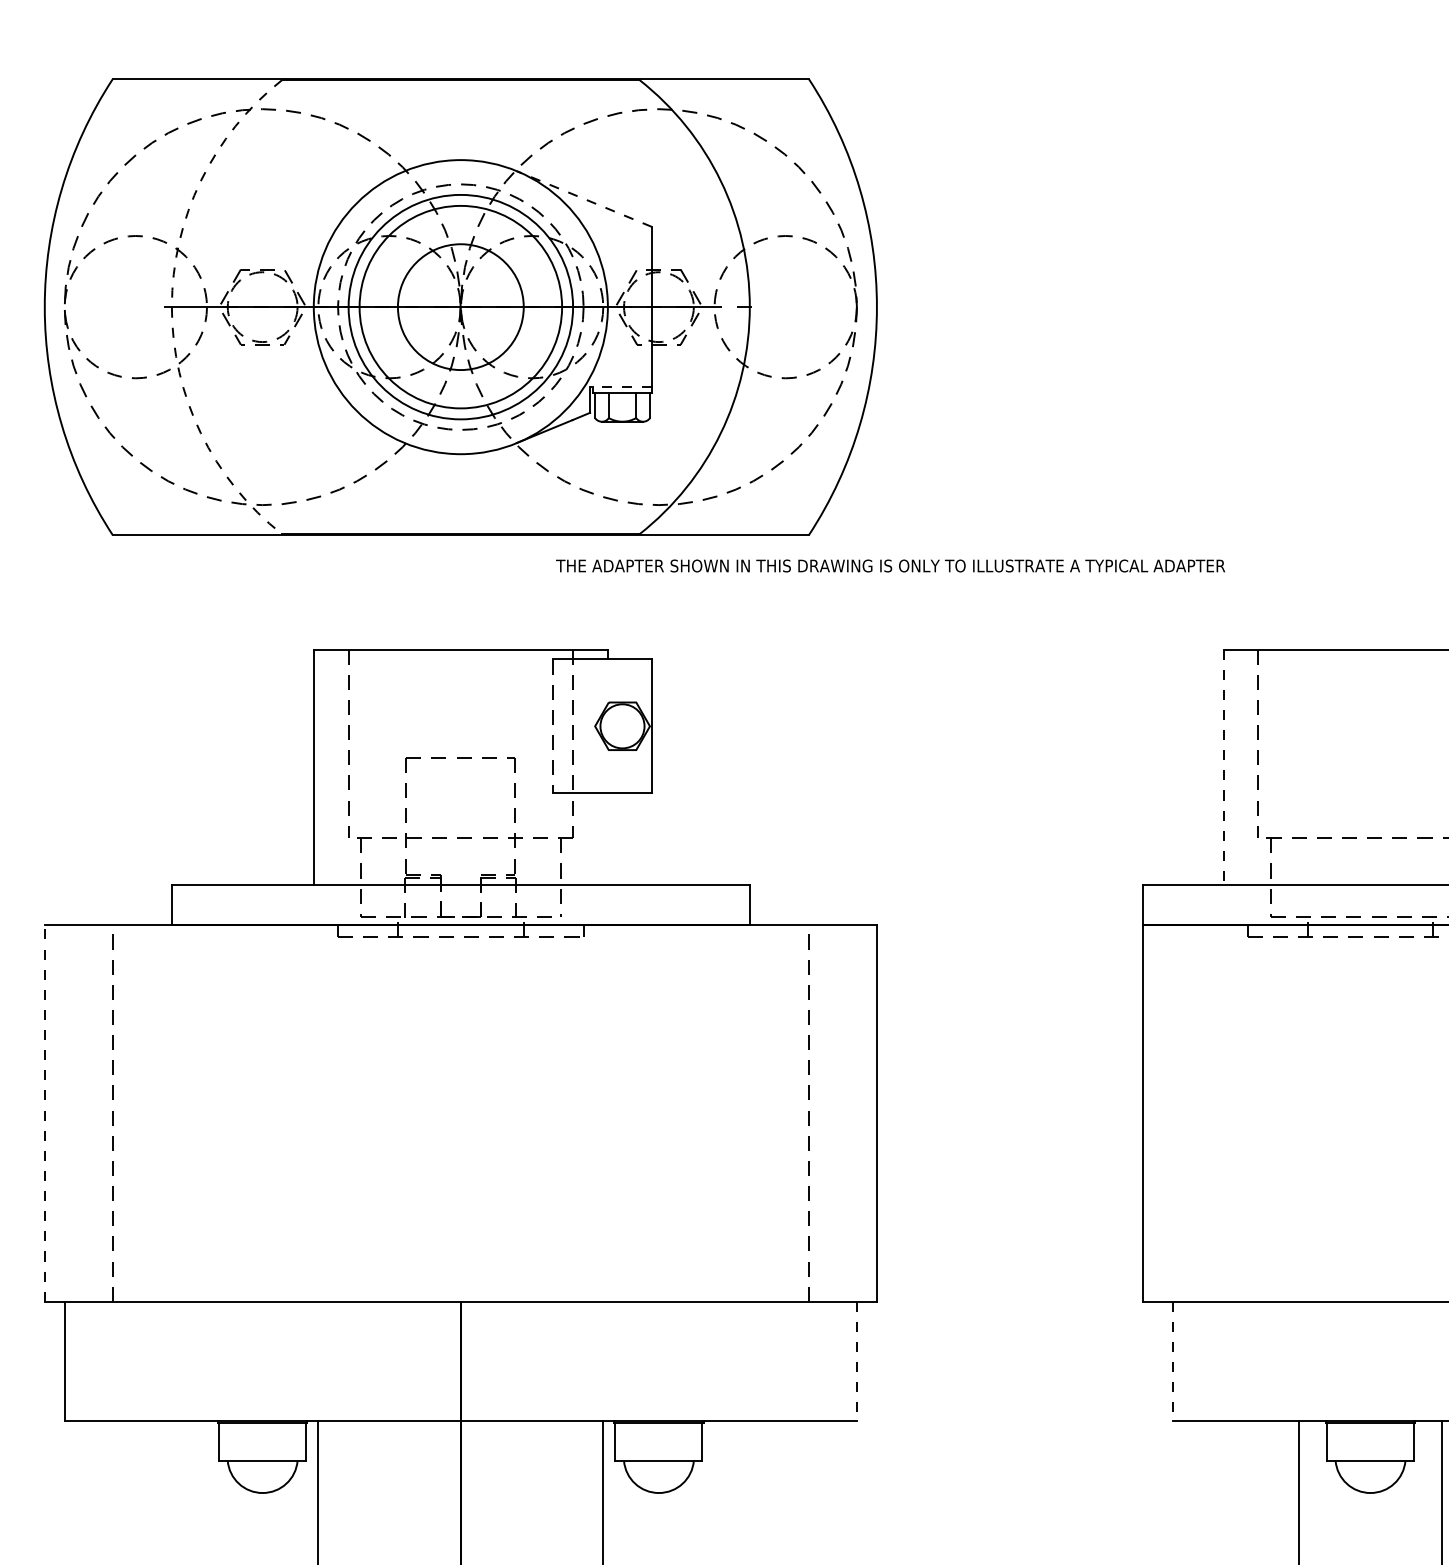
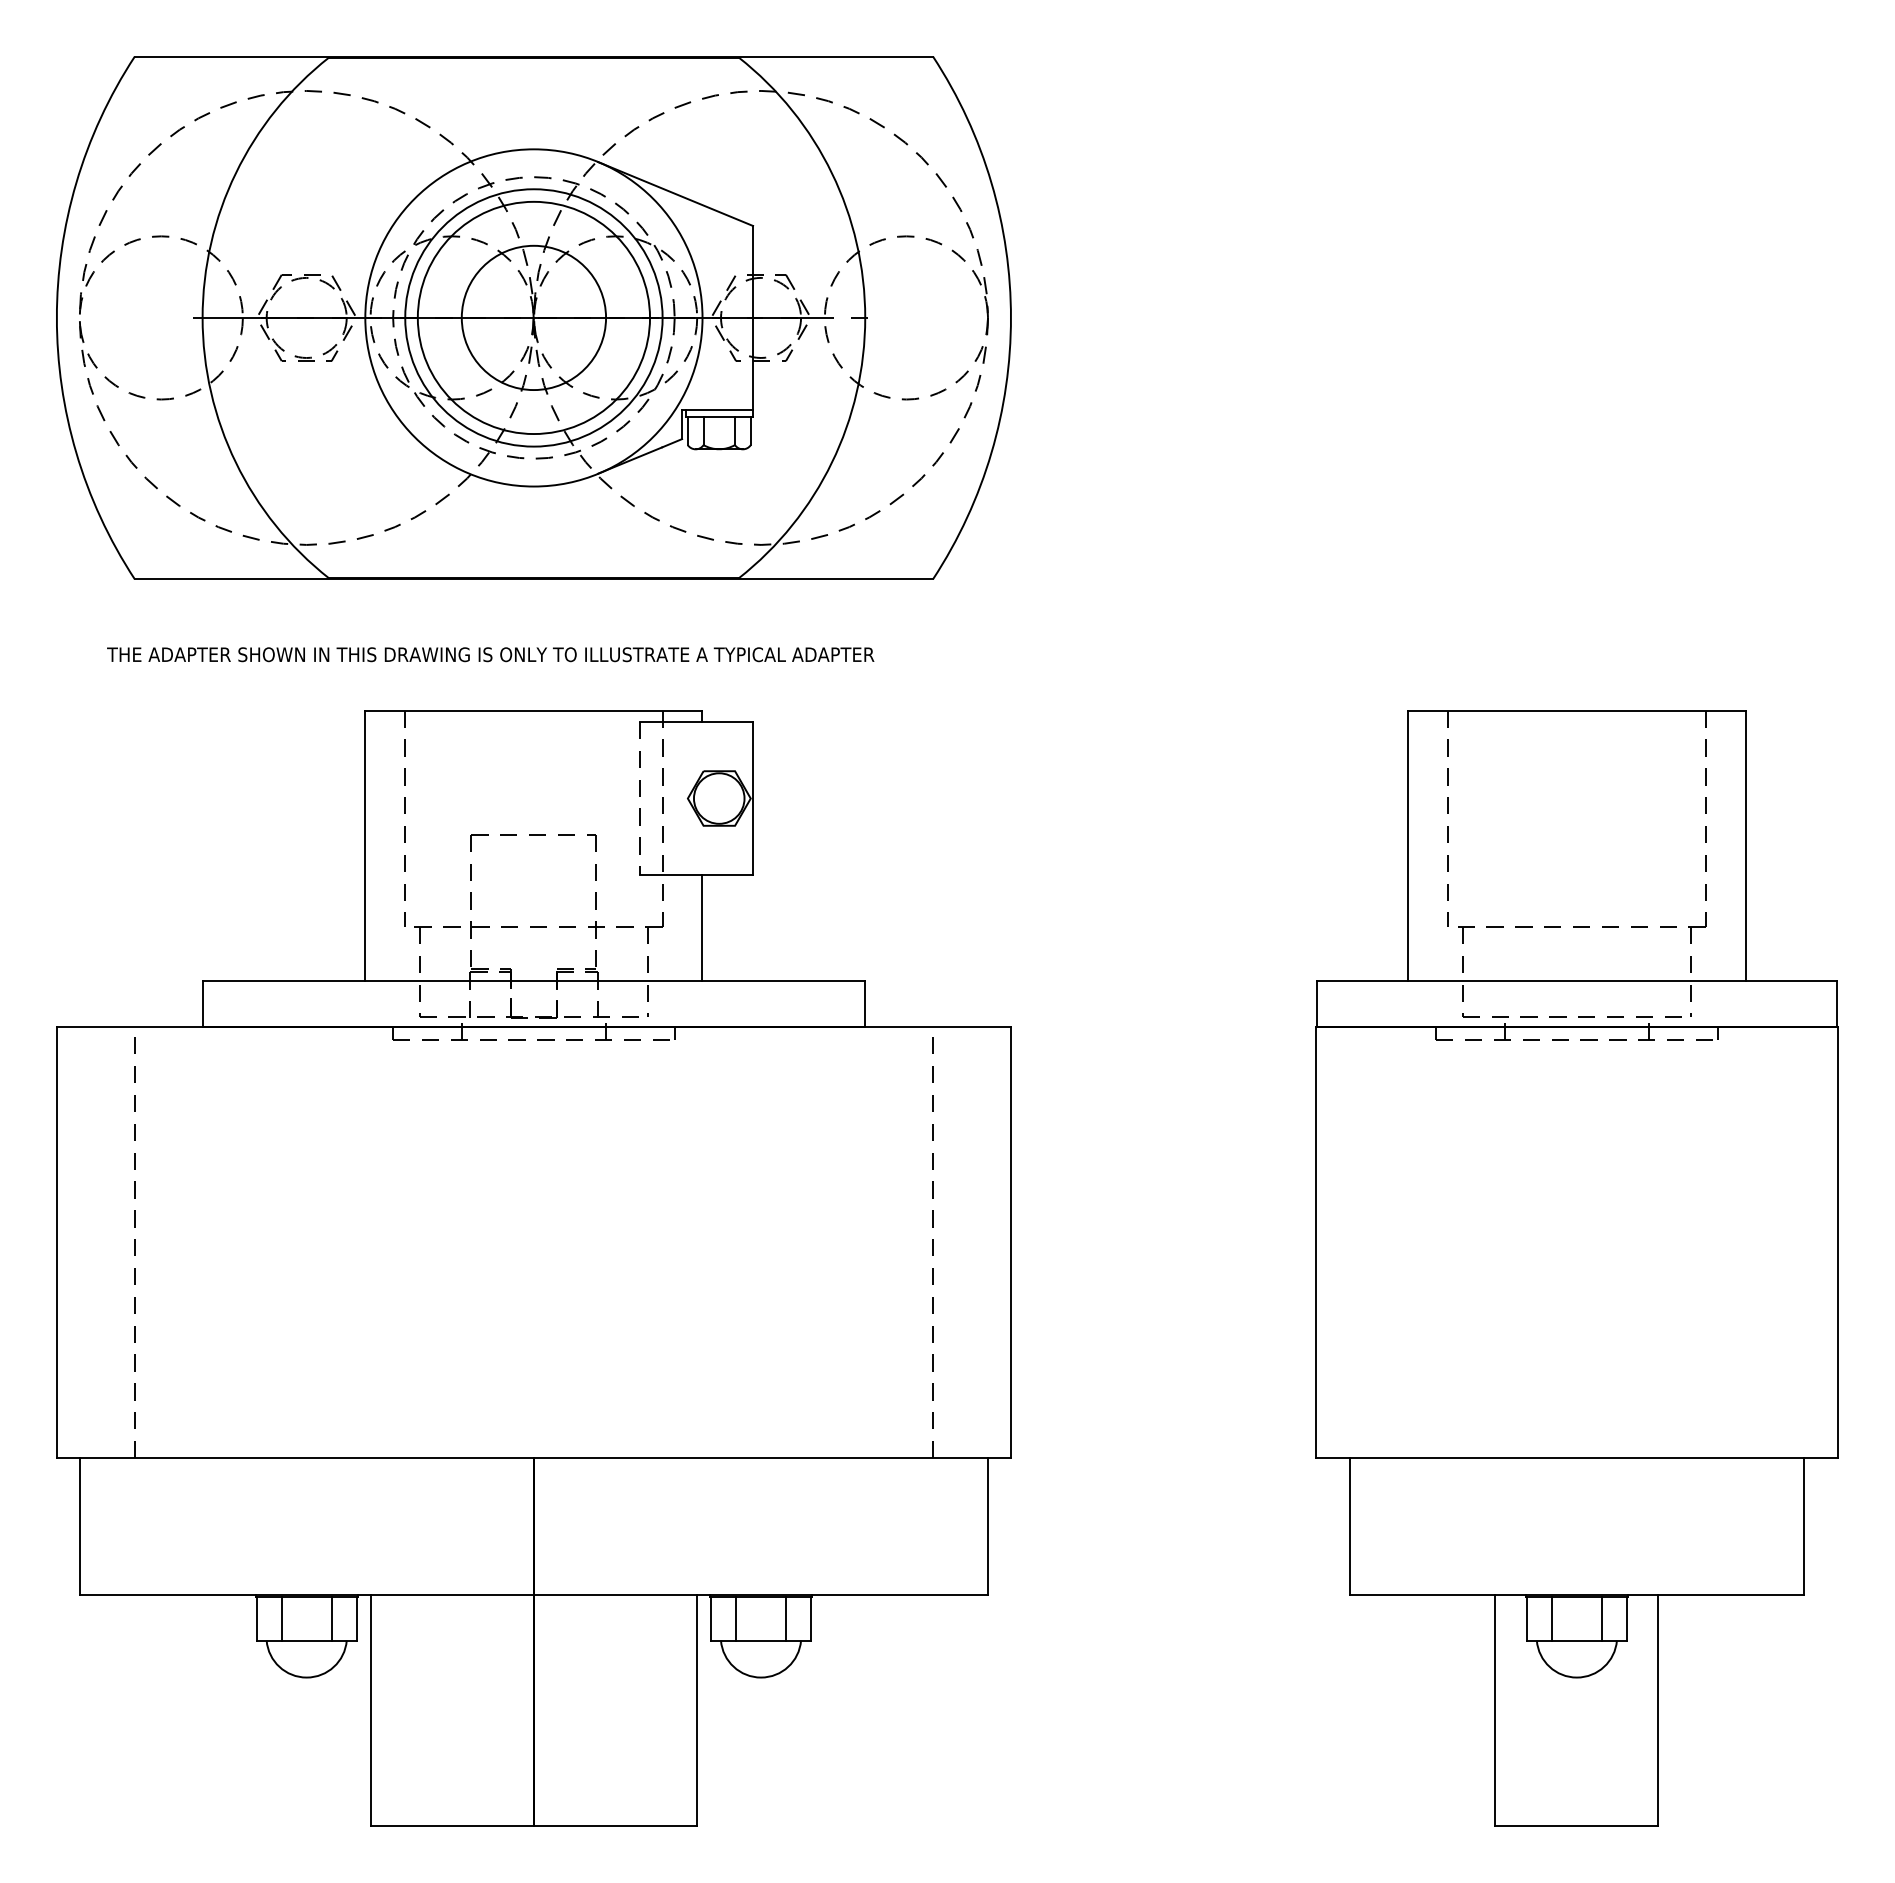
line: (584, 199) -> (675, 194), dashed -> solid
arc: (171, 306) -> (202, 317), dashed -> solid
line: (620, 387) -> (717, 409), dashed -> solid
text: (890, 565) -> (490, 654), moved
line: (1223, 768) -> (1408, 846), dashed -> solid
line: (607, 838) -> (702, 927), added
line: (44, 1113) -> (56, 1242), dashed -> solid
line: (857, 1361) -> (988, 1526), dashed -> solid
line: (1173, 1361) -> (1350, 1526), dashed -> solid
line: (240, 1441) -> (281, 1618), added
line: (284, 1441) -> (331, 1618), added
line: (637, 1441) -> (736, 1618), added
line: (680, 1441) -> (785, 1618), added
line: (1348, 1441) -> (1551, 1618), added
line: (1391, 1441) -> (1601, 1618), added

